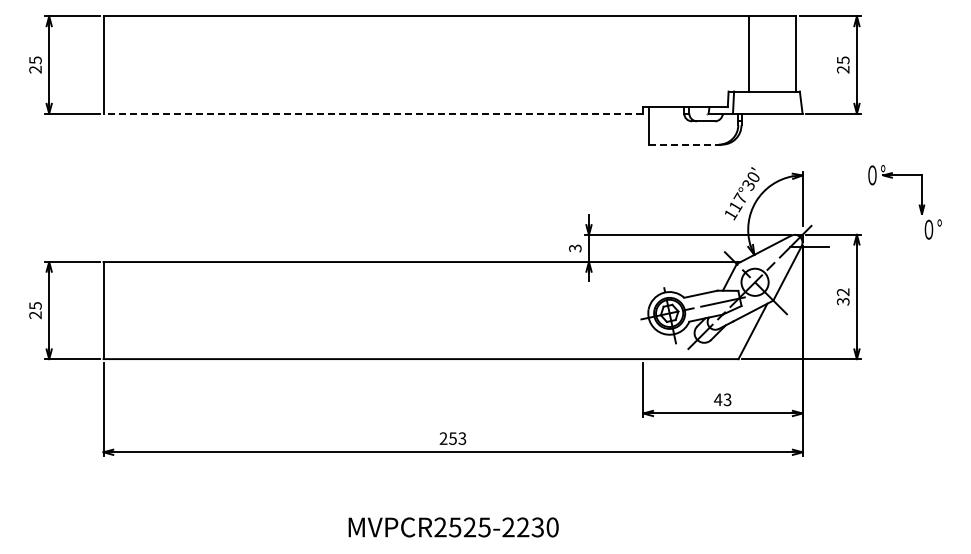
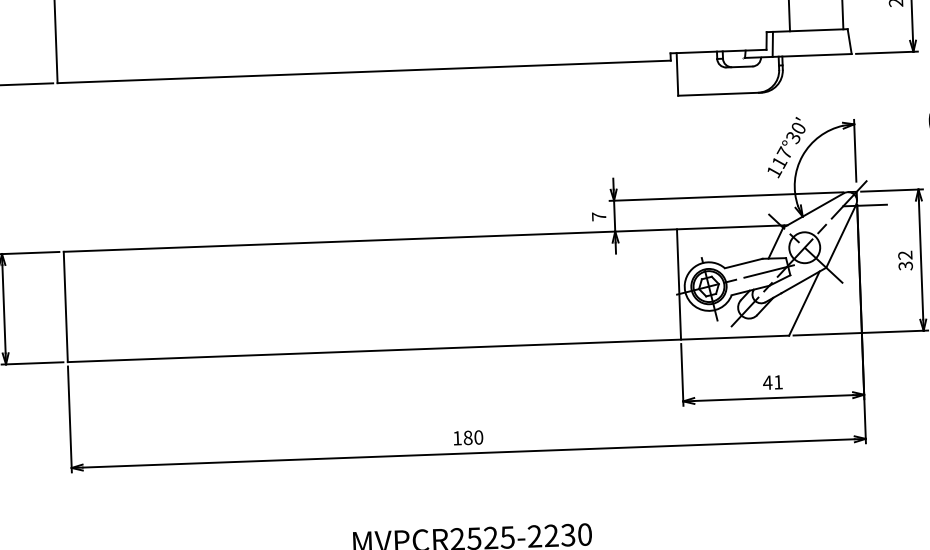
line: (373, 113) -> (364, 71), dashed -> solid
line: (685, 144) -> (719, 94), dashed -> solid
text: (575, 248) -> (599, 216), 3 -> 7
line: (643, 310) -> (679, 284), added
text: (727, 399) -> (778, 382), 43 -> 41
text: (452, 438) -> (467, 437), 253 -> 180

